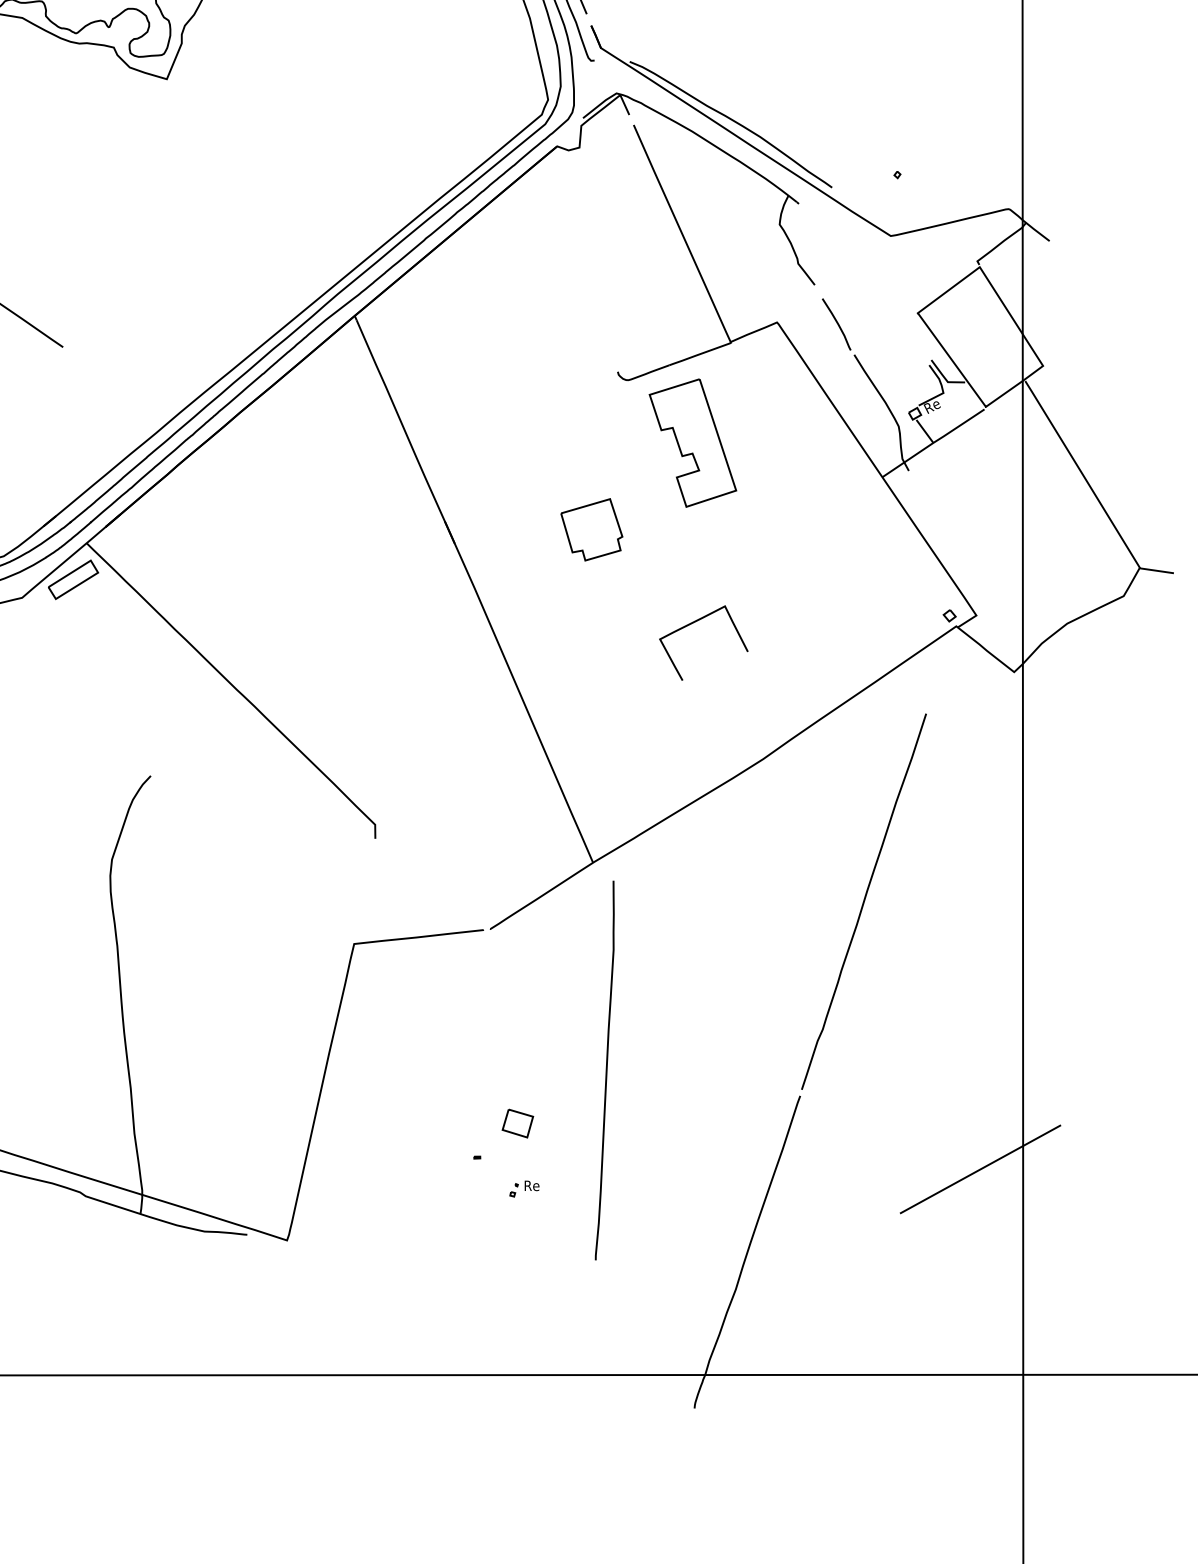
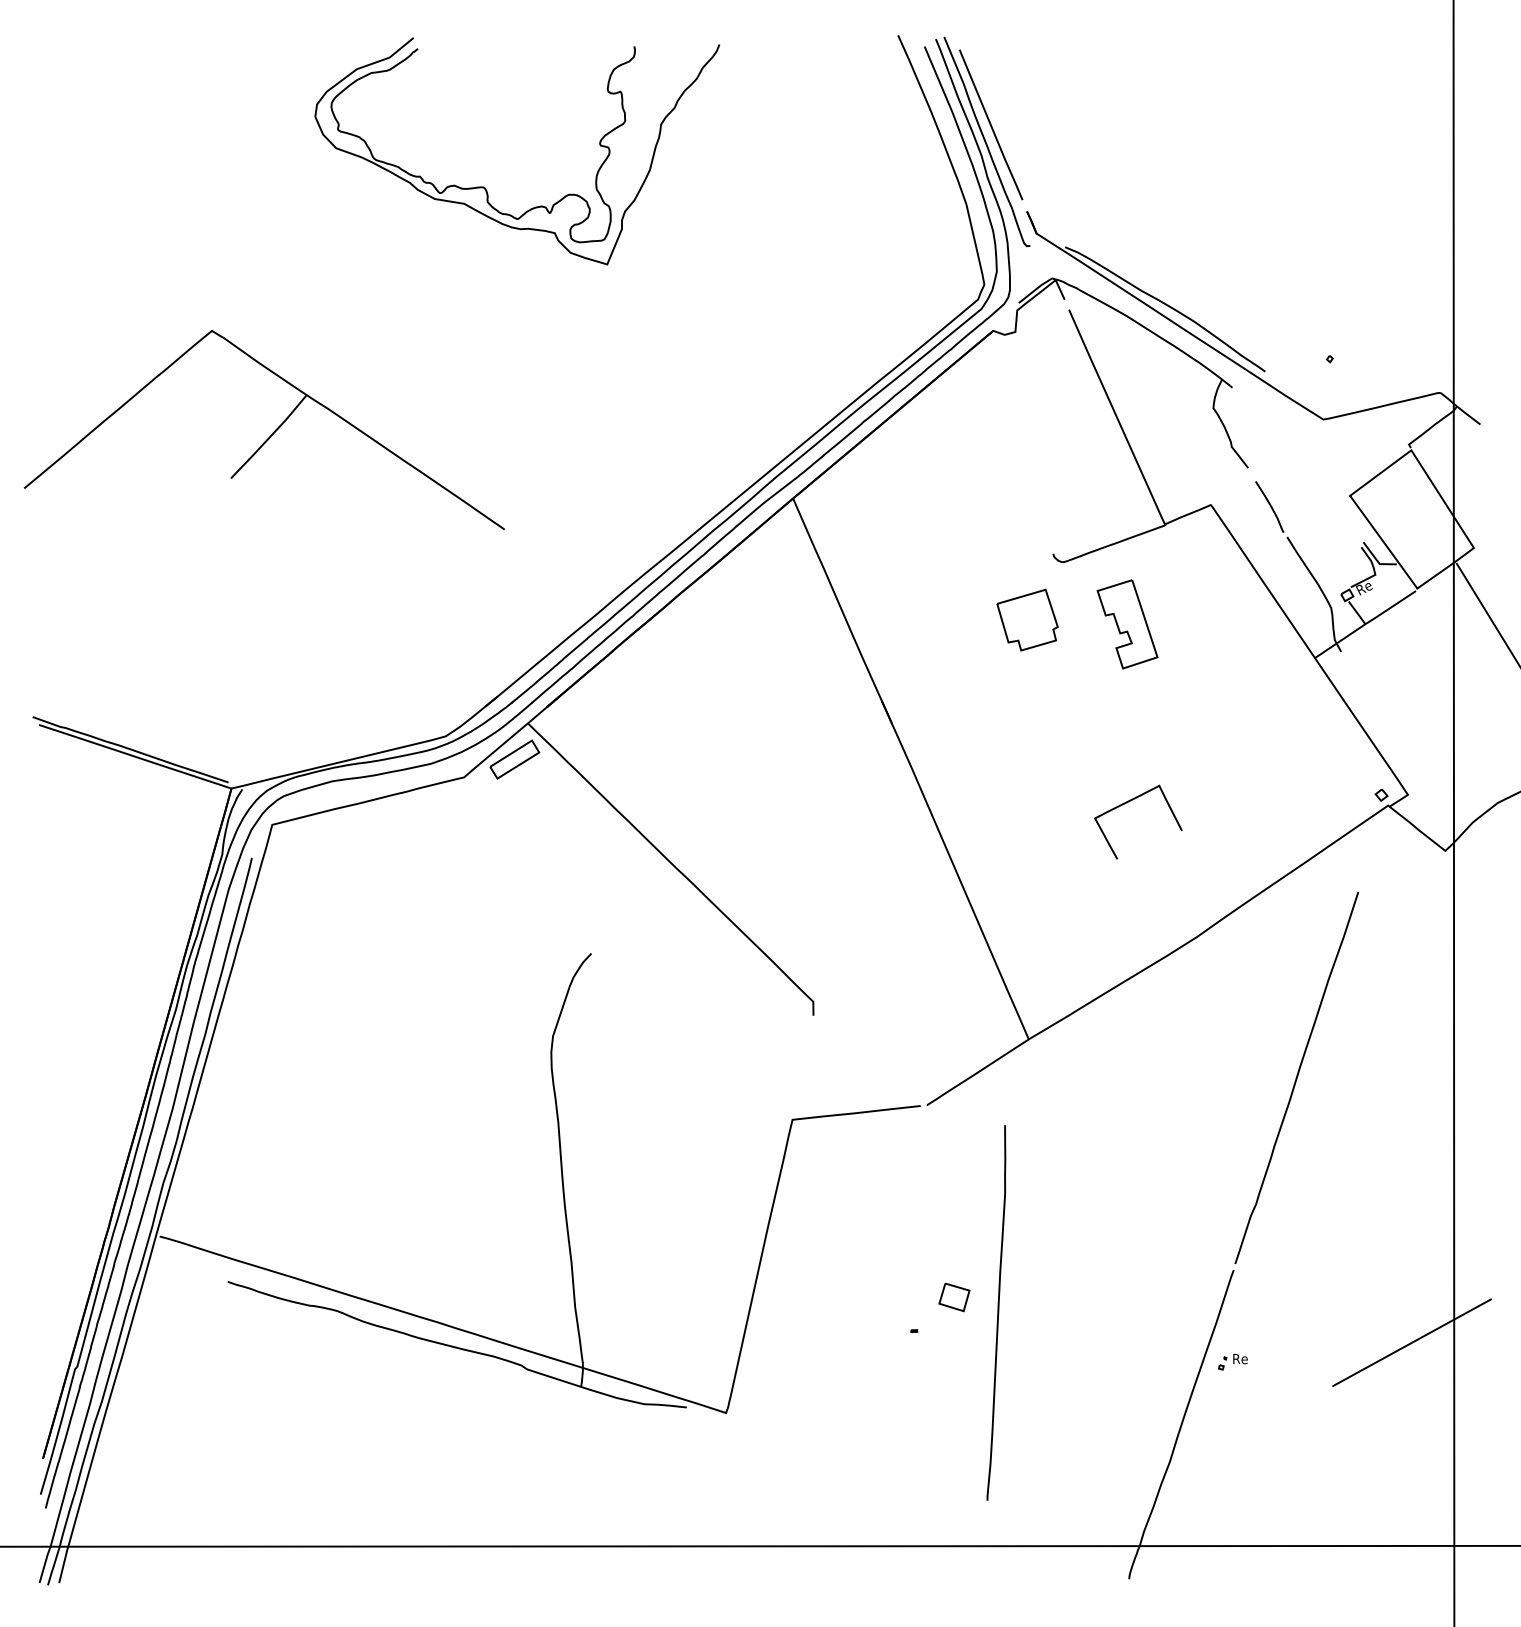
part: (692, 443) -> (1127, 624), size x0.7
part: (591, 529) -> (1027, 619), moved
curve: (605, 1070) -> (997, 1312), moved
part: (524, 1189) -> (1232, 1362), moved

